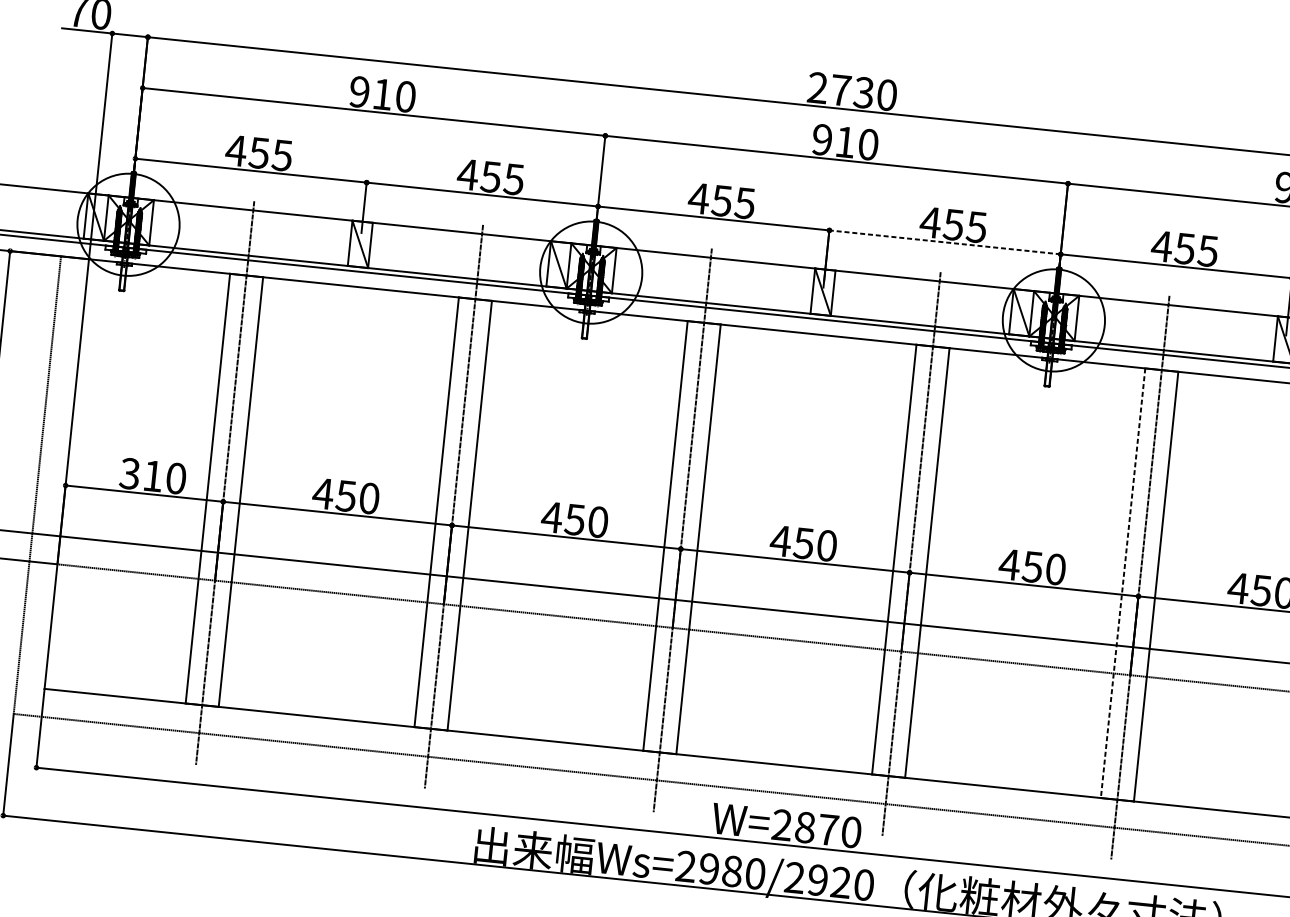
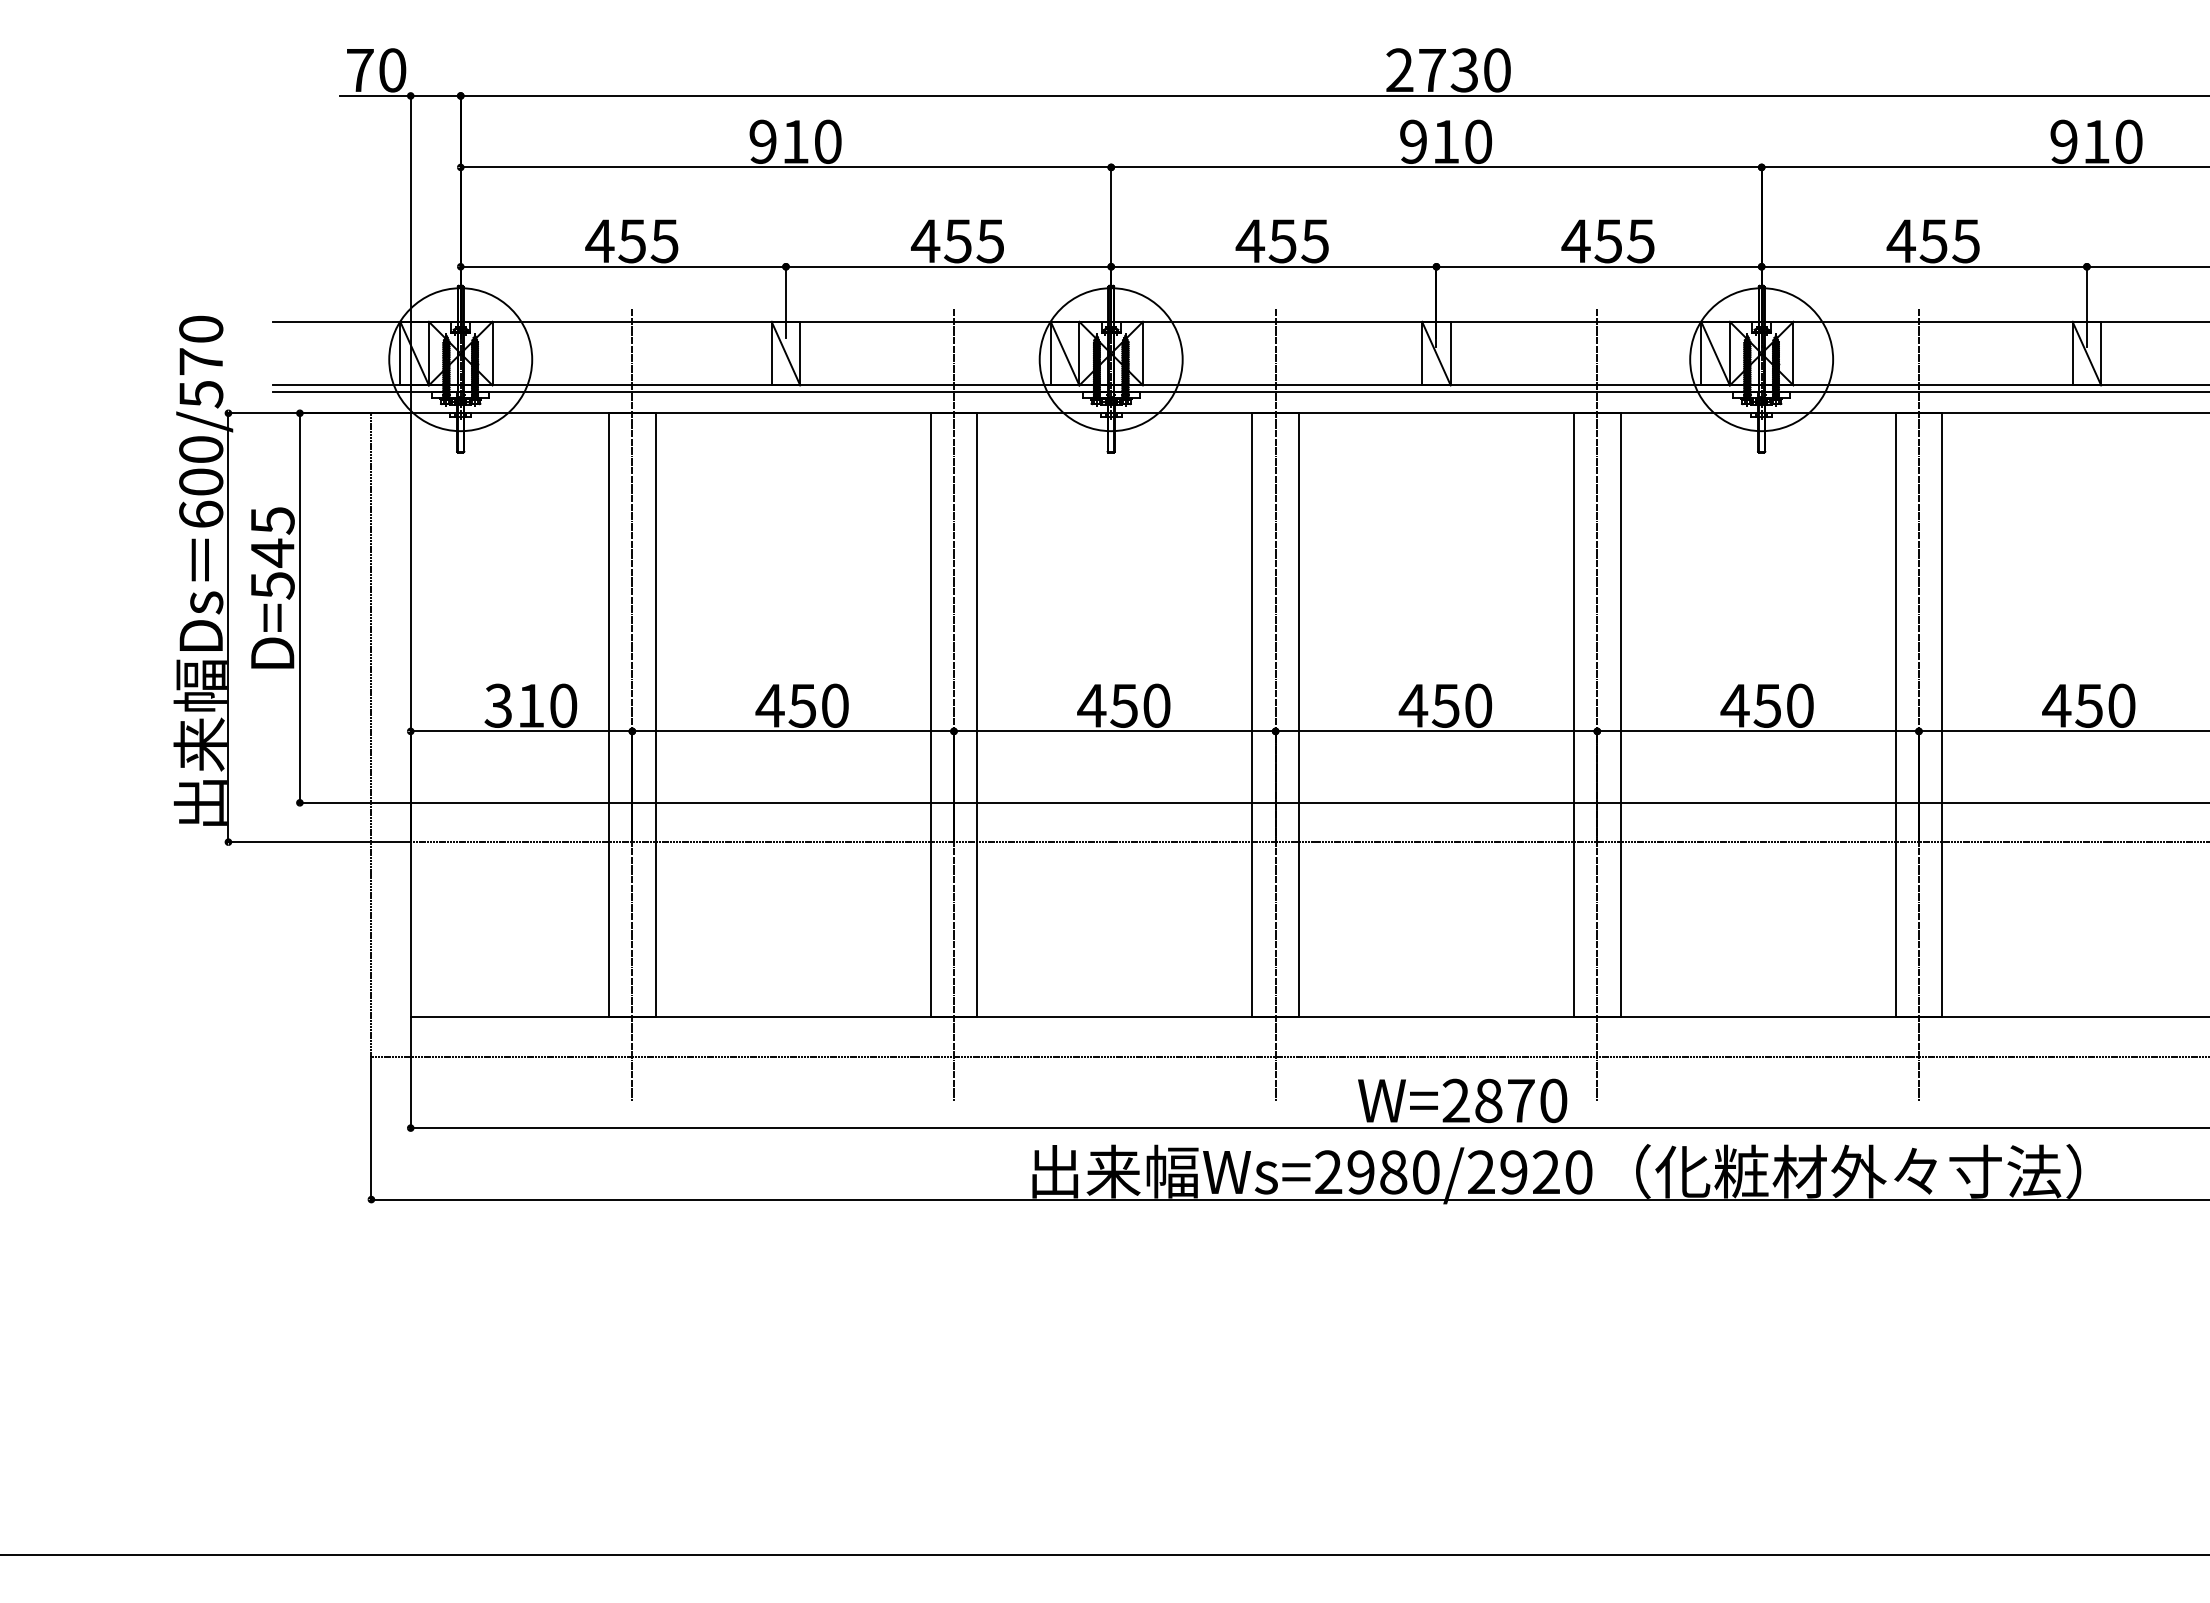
line: (945, 242) -> (1599, 266), dashed -> solid
line: (1122, 583) -> (1895, 715), dashed -> solid

